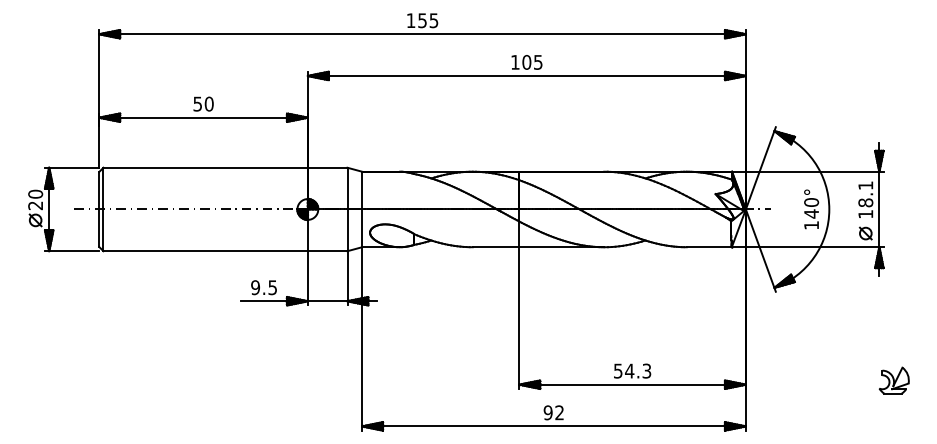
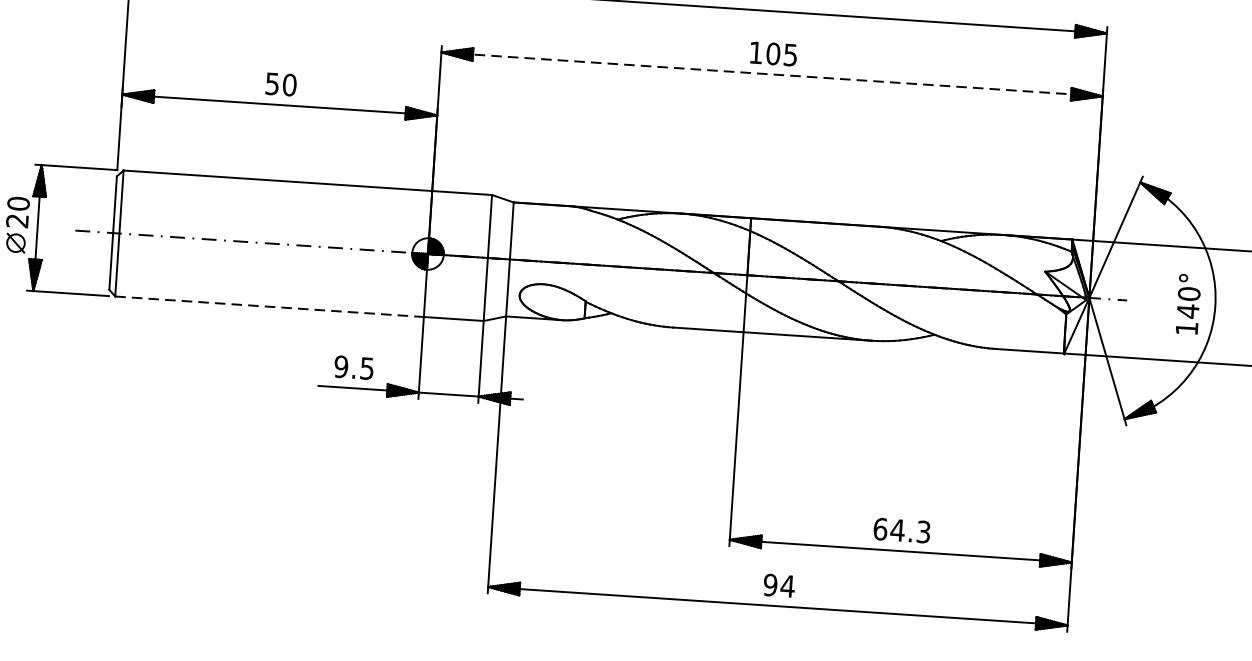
line: (527, 75) -> (773, 73), solid -> dashed
line: (206, 251) -> (270, 307), solid -> dashed
text: (617, 370) -> (879, 528), 54.3 -> 64.3
text: (559, 412) -> (787, 585), 92 -> 94

